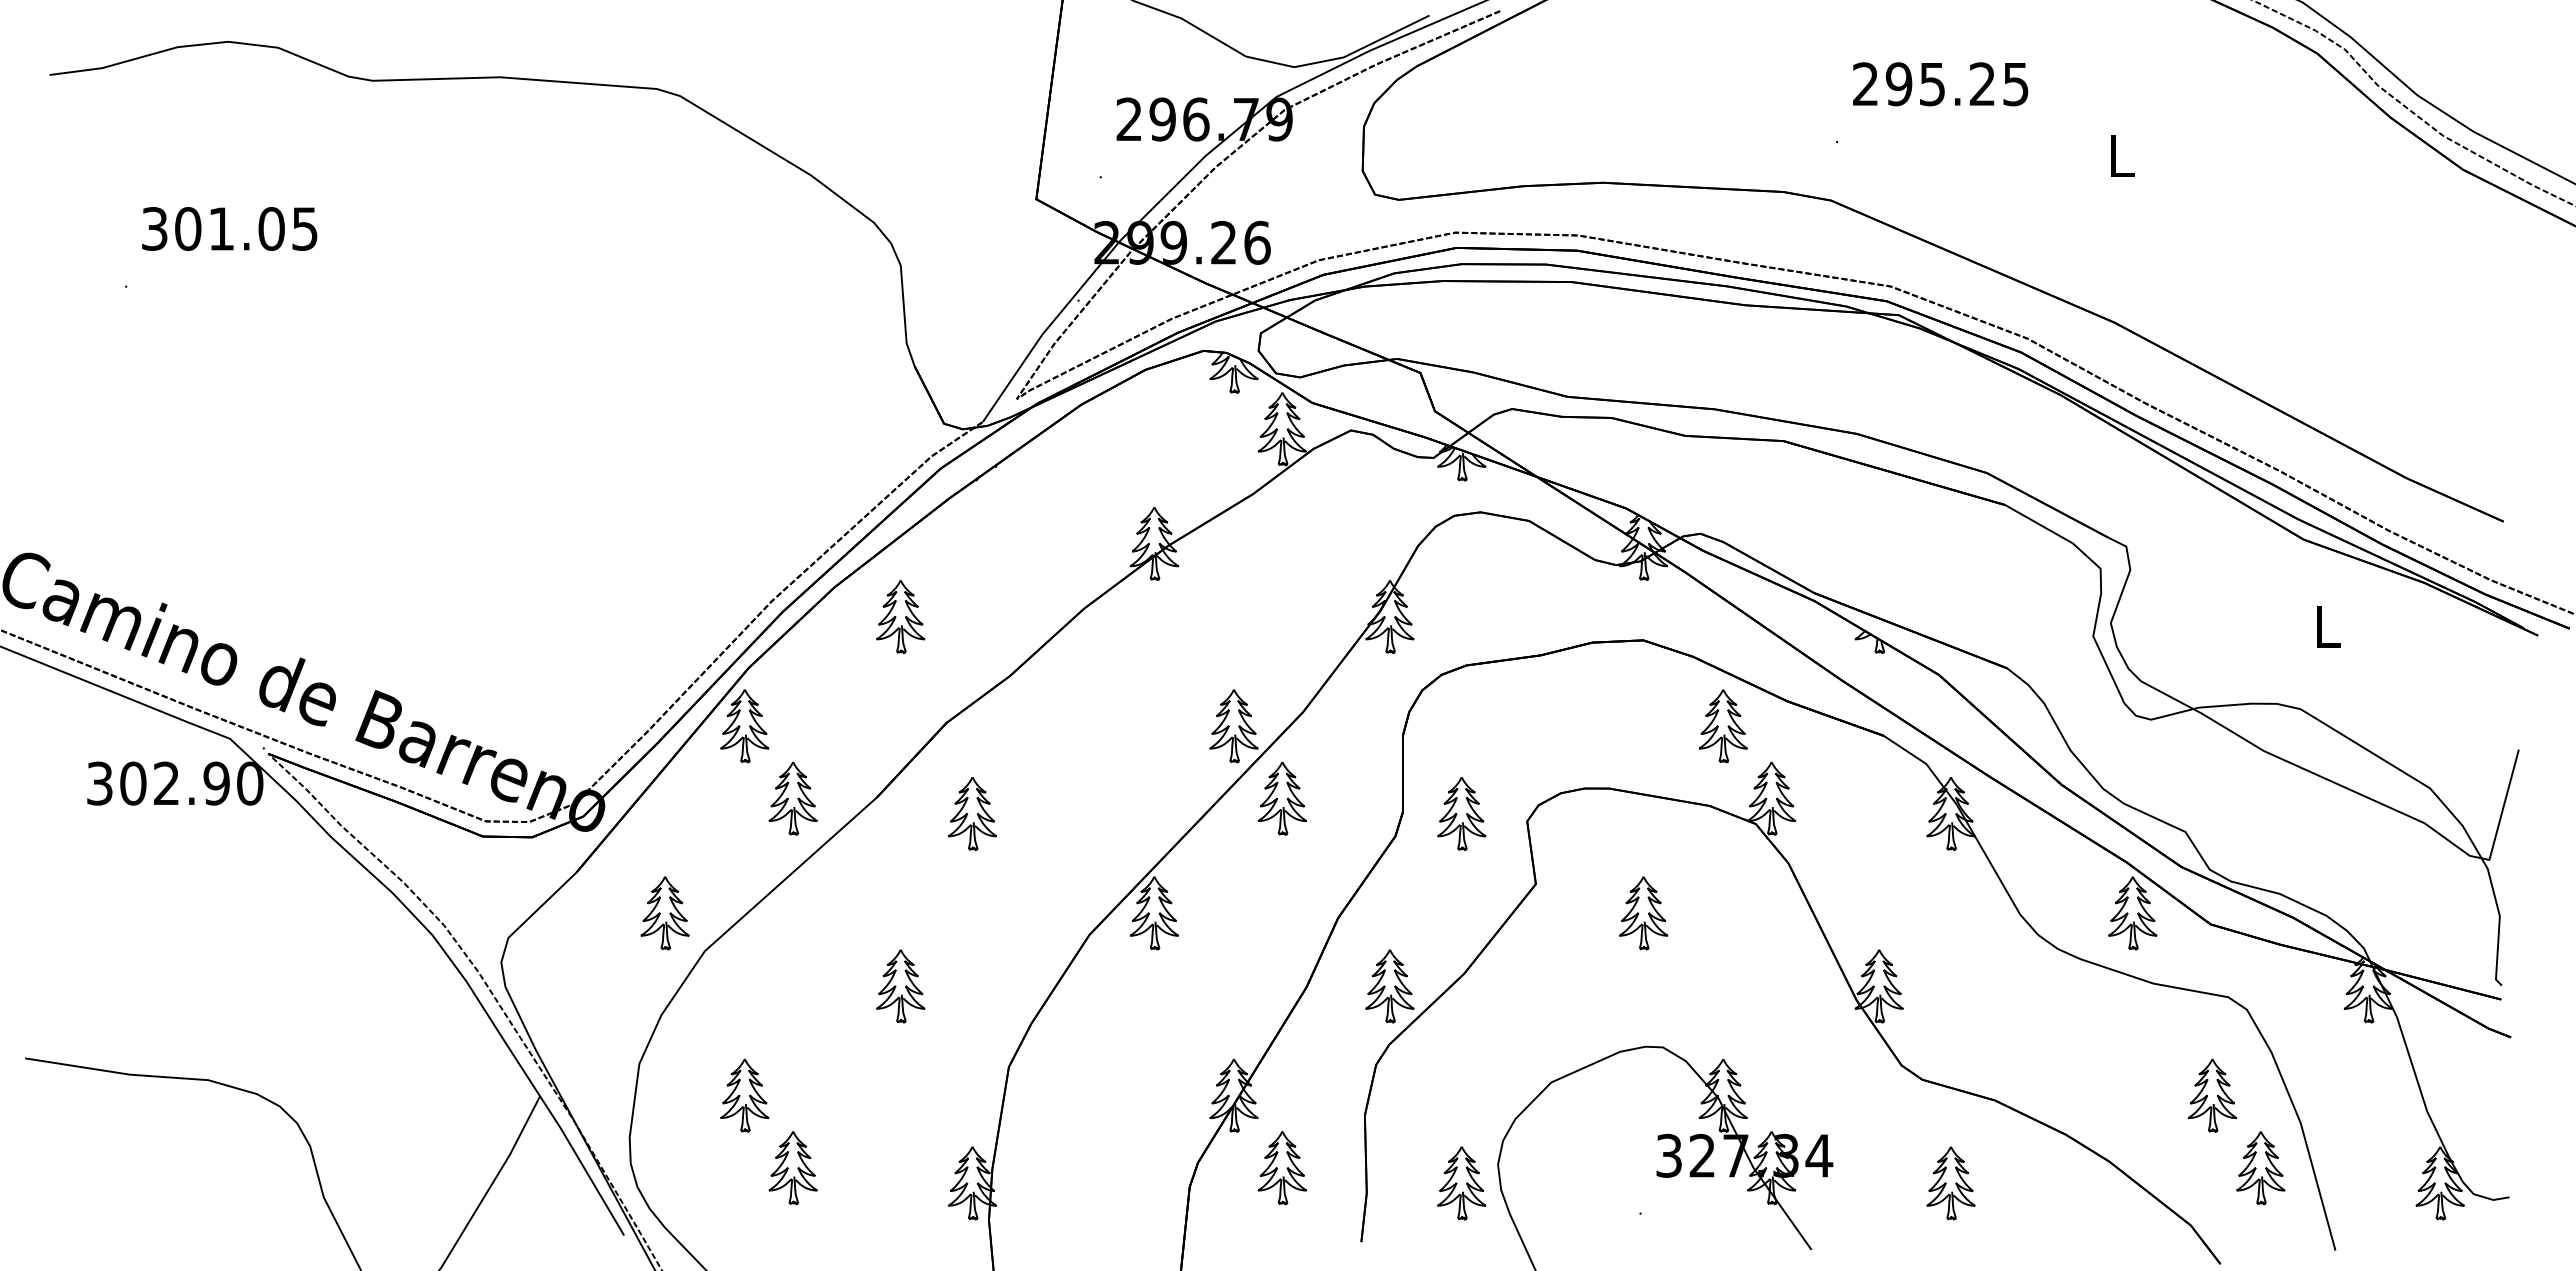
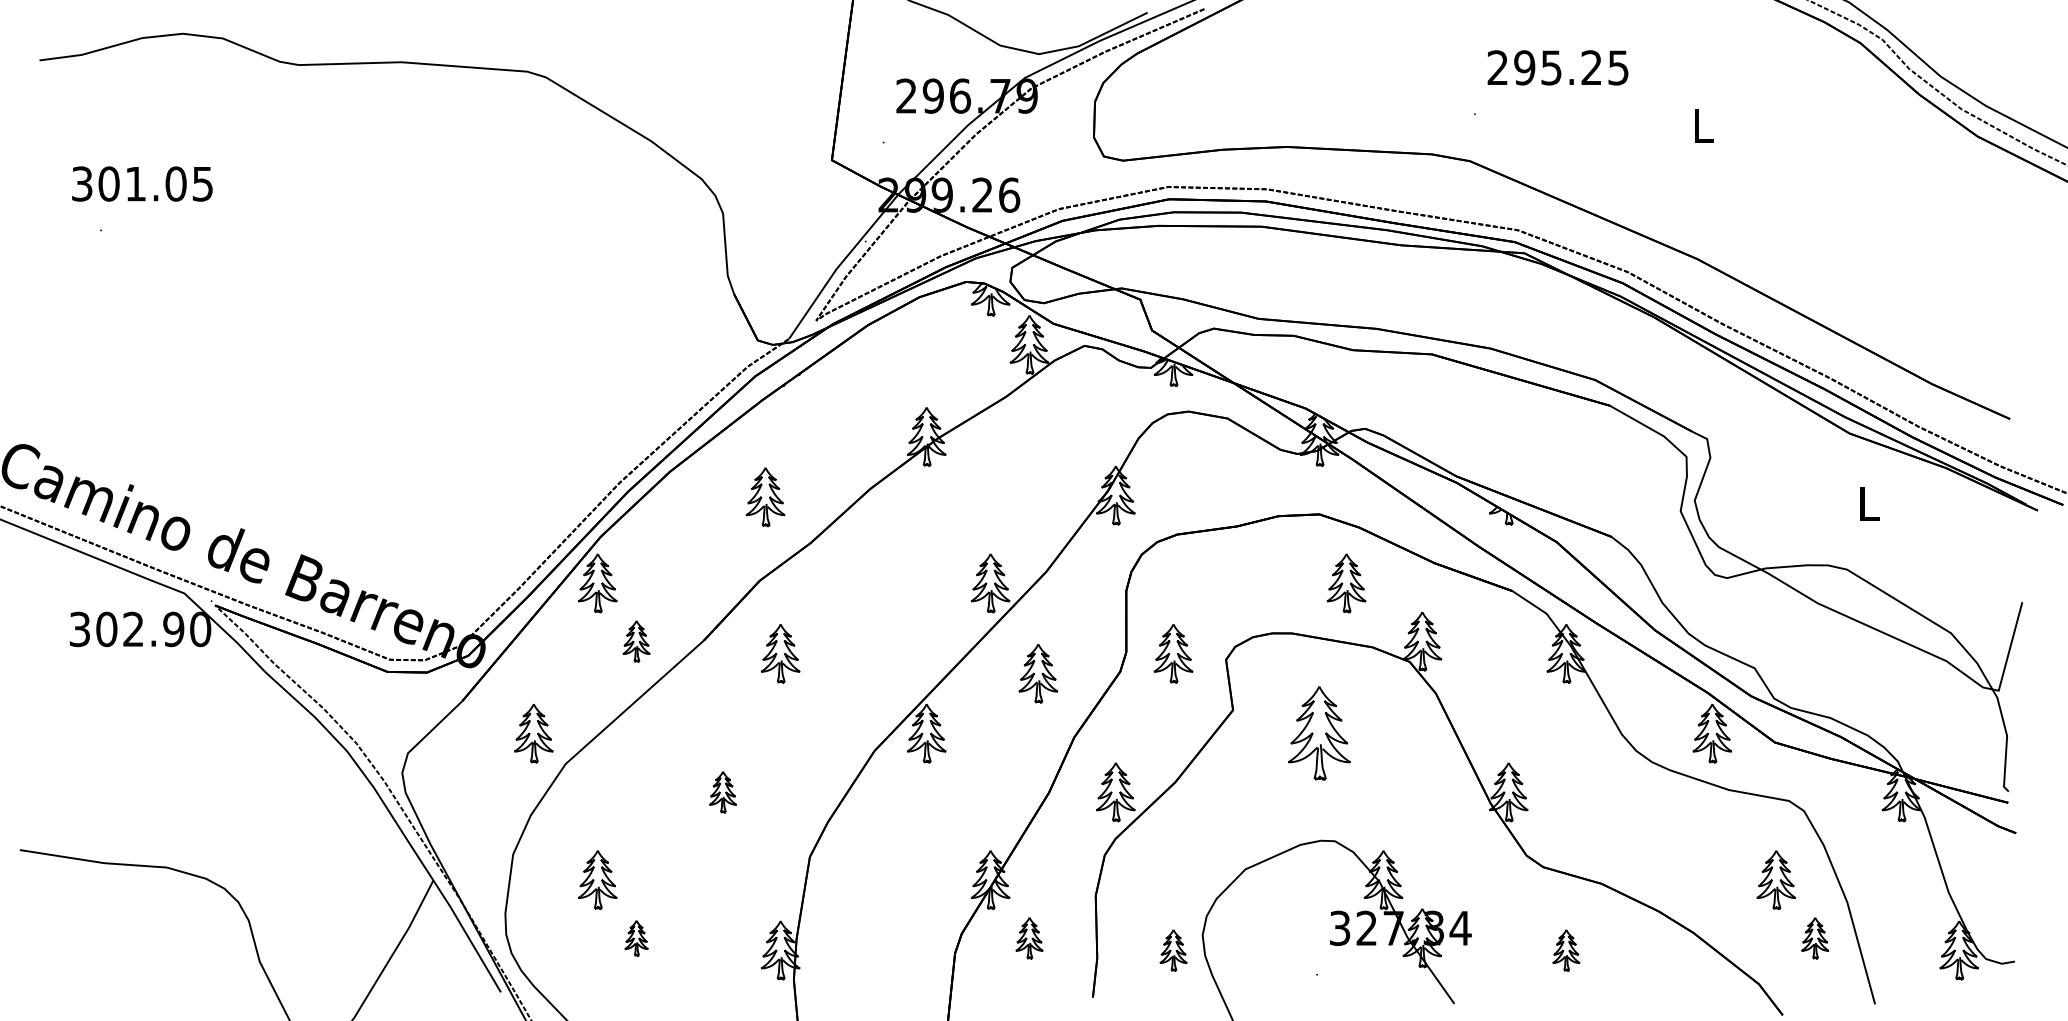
text: (229, 228) -> (142, 183), moved
part: (900, 616) -> (765, 496), moved
part: (1722, 726) -> (1345, 583), moved
part: (792, 798) -> (636, 641), size x0.7
part: (1281, 798) -> (1037, 673), moved
part: (1643, 913) -> (1319, 733), size x1.6
part: (900, 986) -> (722, 792), size x0.7
part: (792, 1168) -> (636, 938), size x0.6
part: (1282, 1168) -> (1029, 938), size x0.7
part: (2260, 1168) -> (1814, 938), size x0.7
part: (1461, 1183) -> (1173, 950), size x0.7
part: (1950, 1183) -> (1565, 950), size x0.7

